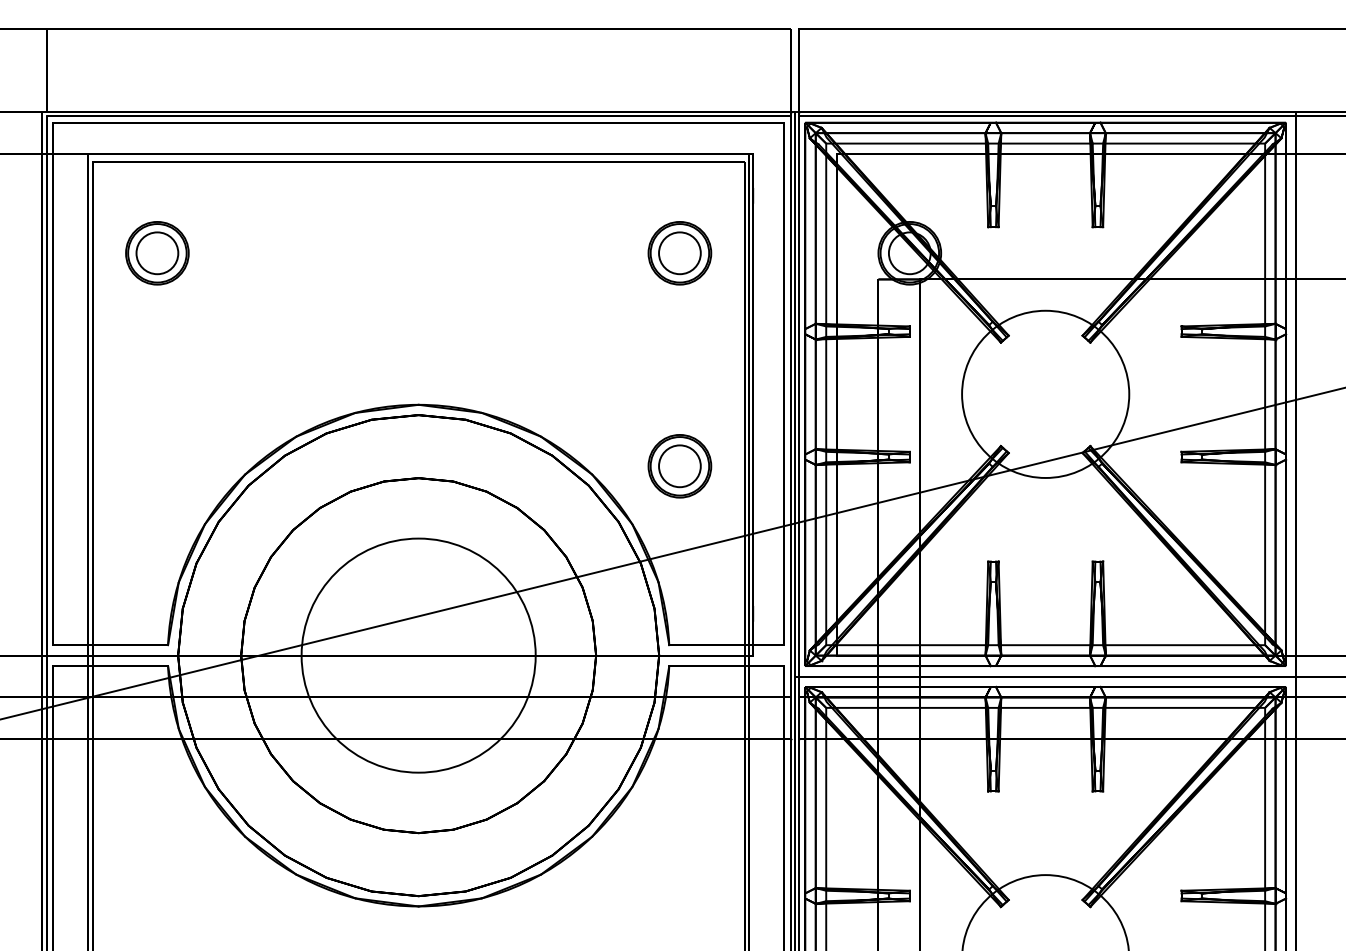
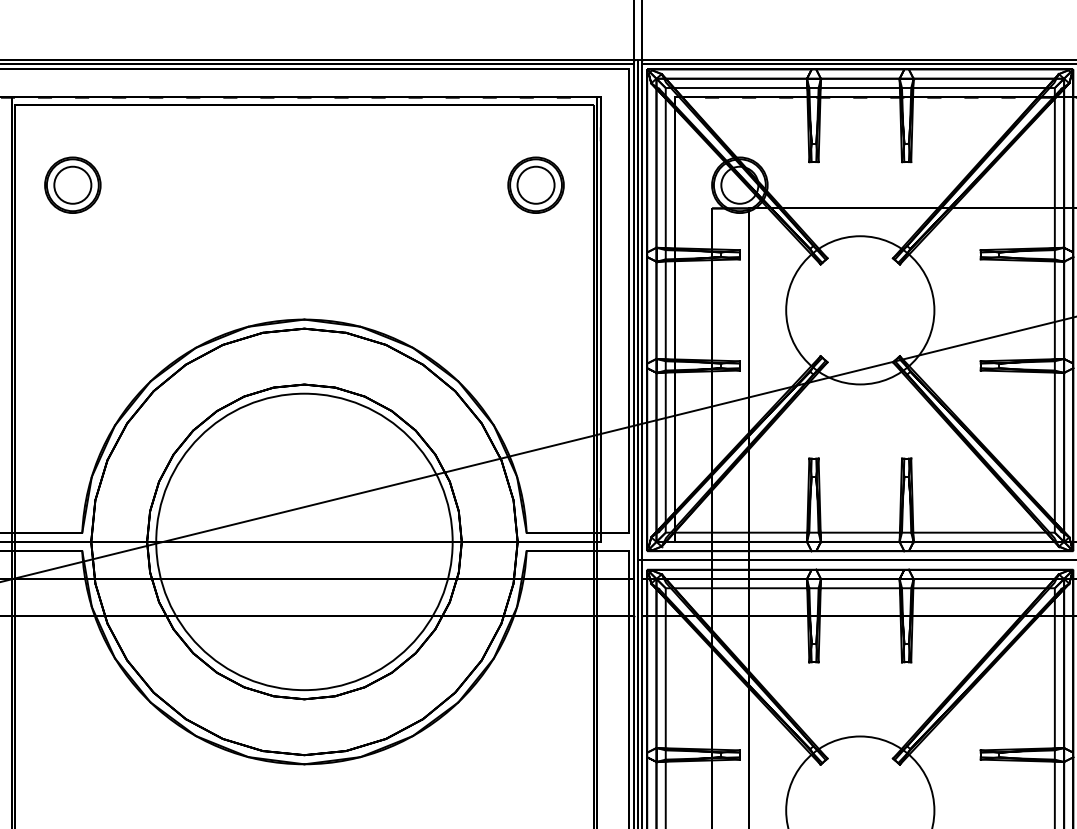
part: (679, 466) -> (535, 374), removed
circle: (418, 655) -> (304, 541), size x1.43

